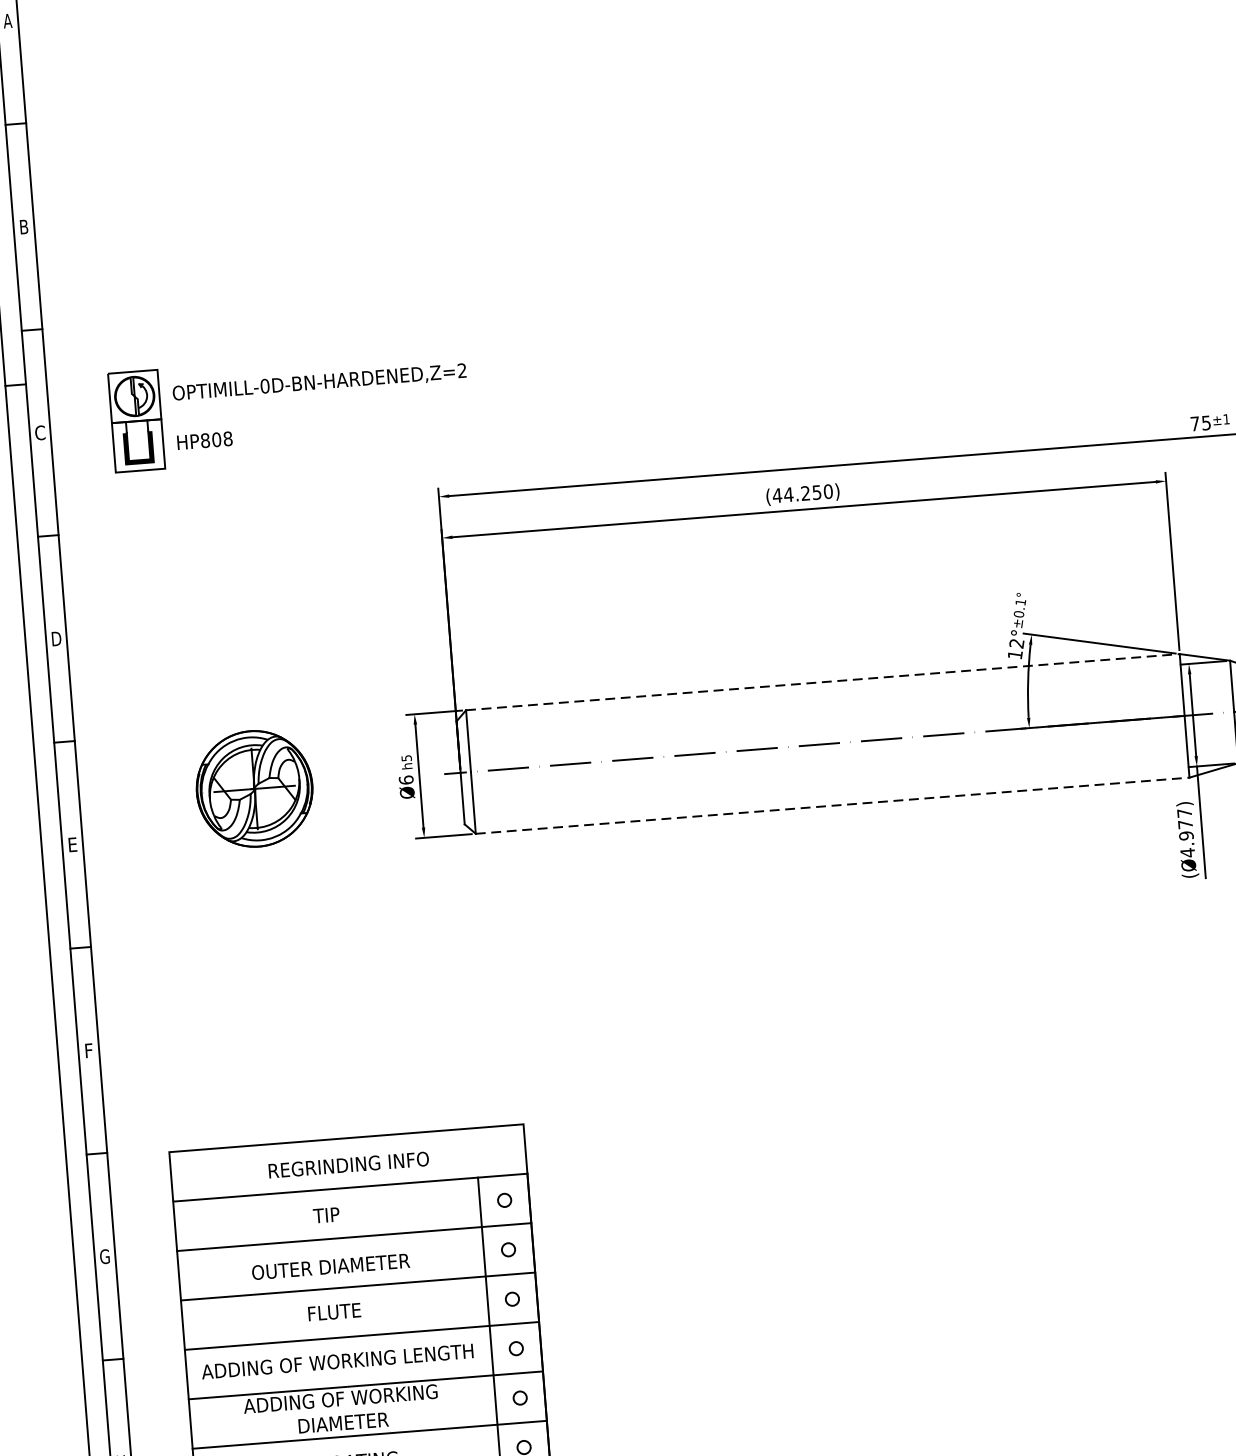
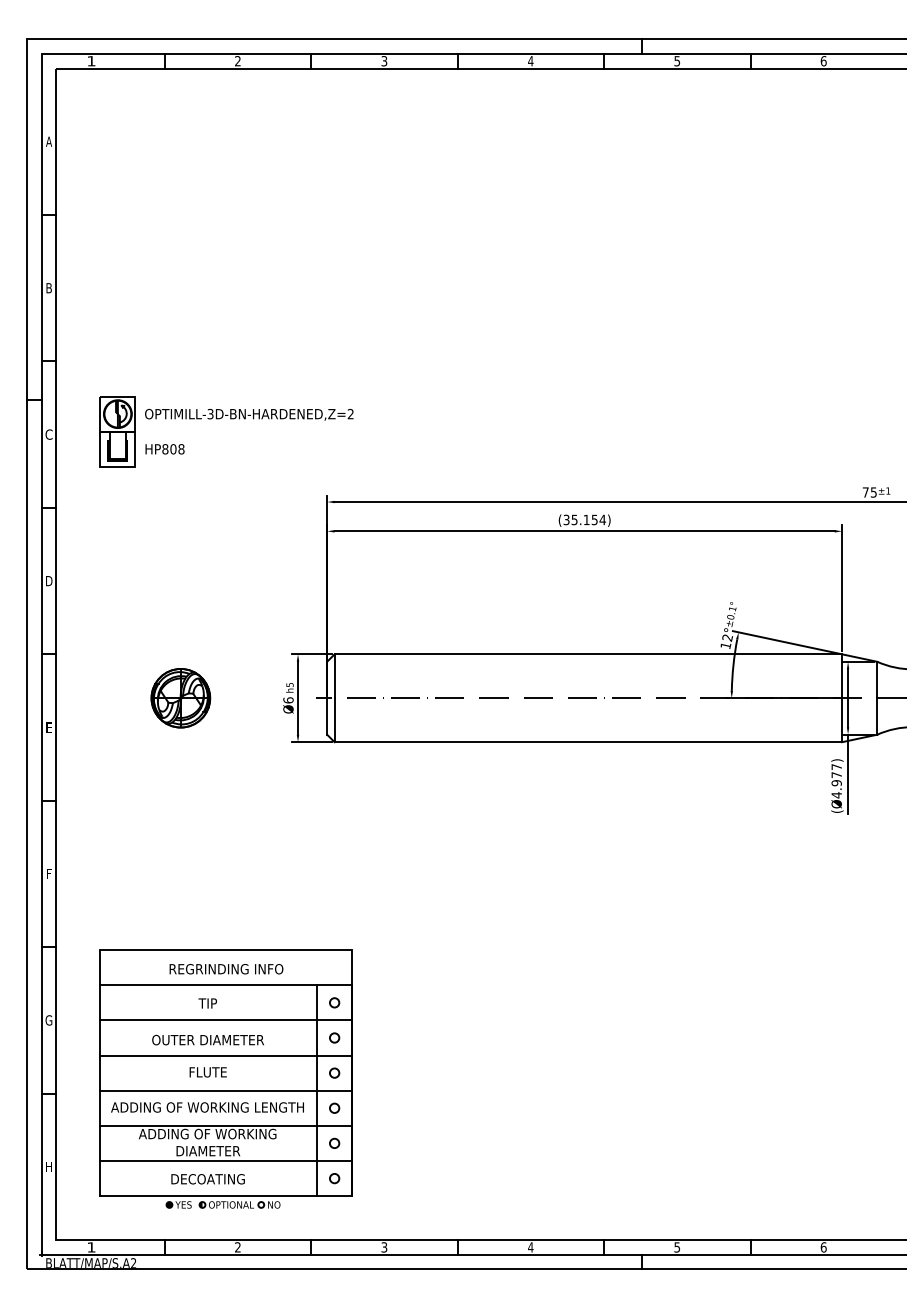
text: (264, 386) -> (210, 414), OPTIMILL-0D-BN-HARDENED,Z=2 -> OPTIMILL-3D-BN-HARDENED,Z=2
text: (802, 493) -> (584, 519), (44.250) -> (35.154)
line: (823, 682) -> (588, 654), dashed -> solid
part: (254, 789) -> (180, 698), size x0.71
line: (832, 806) -> (588, 742), dashed -> solid

